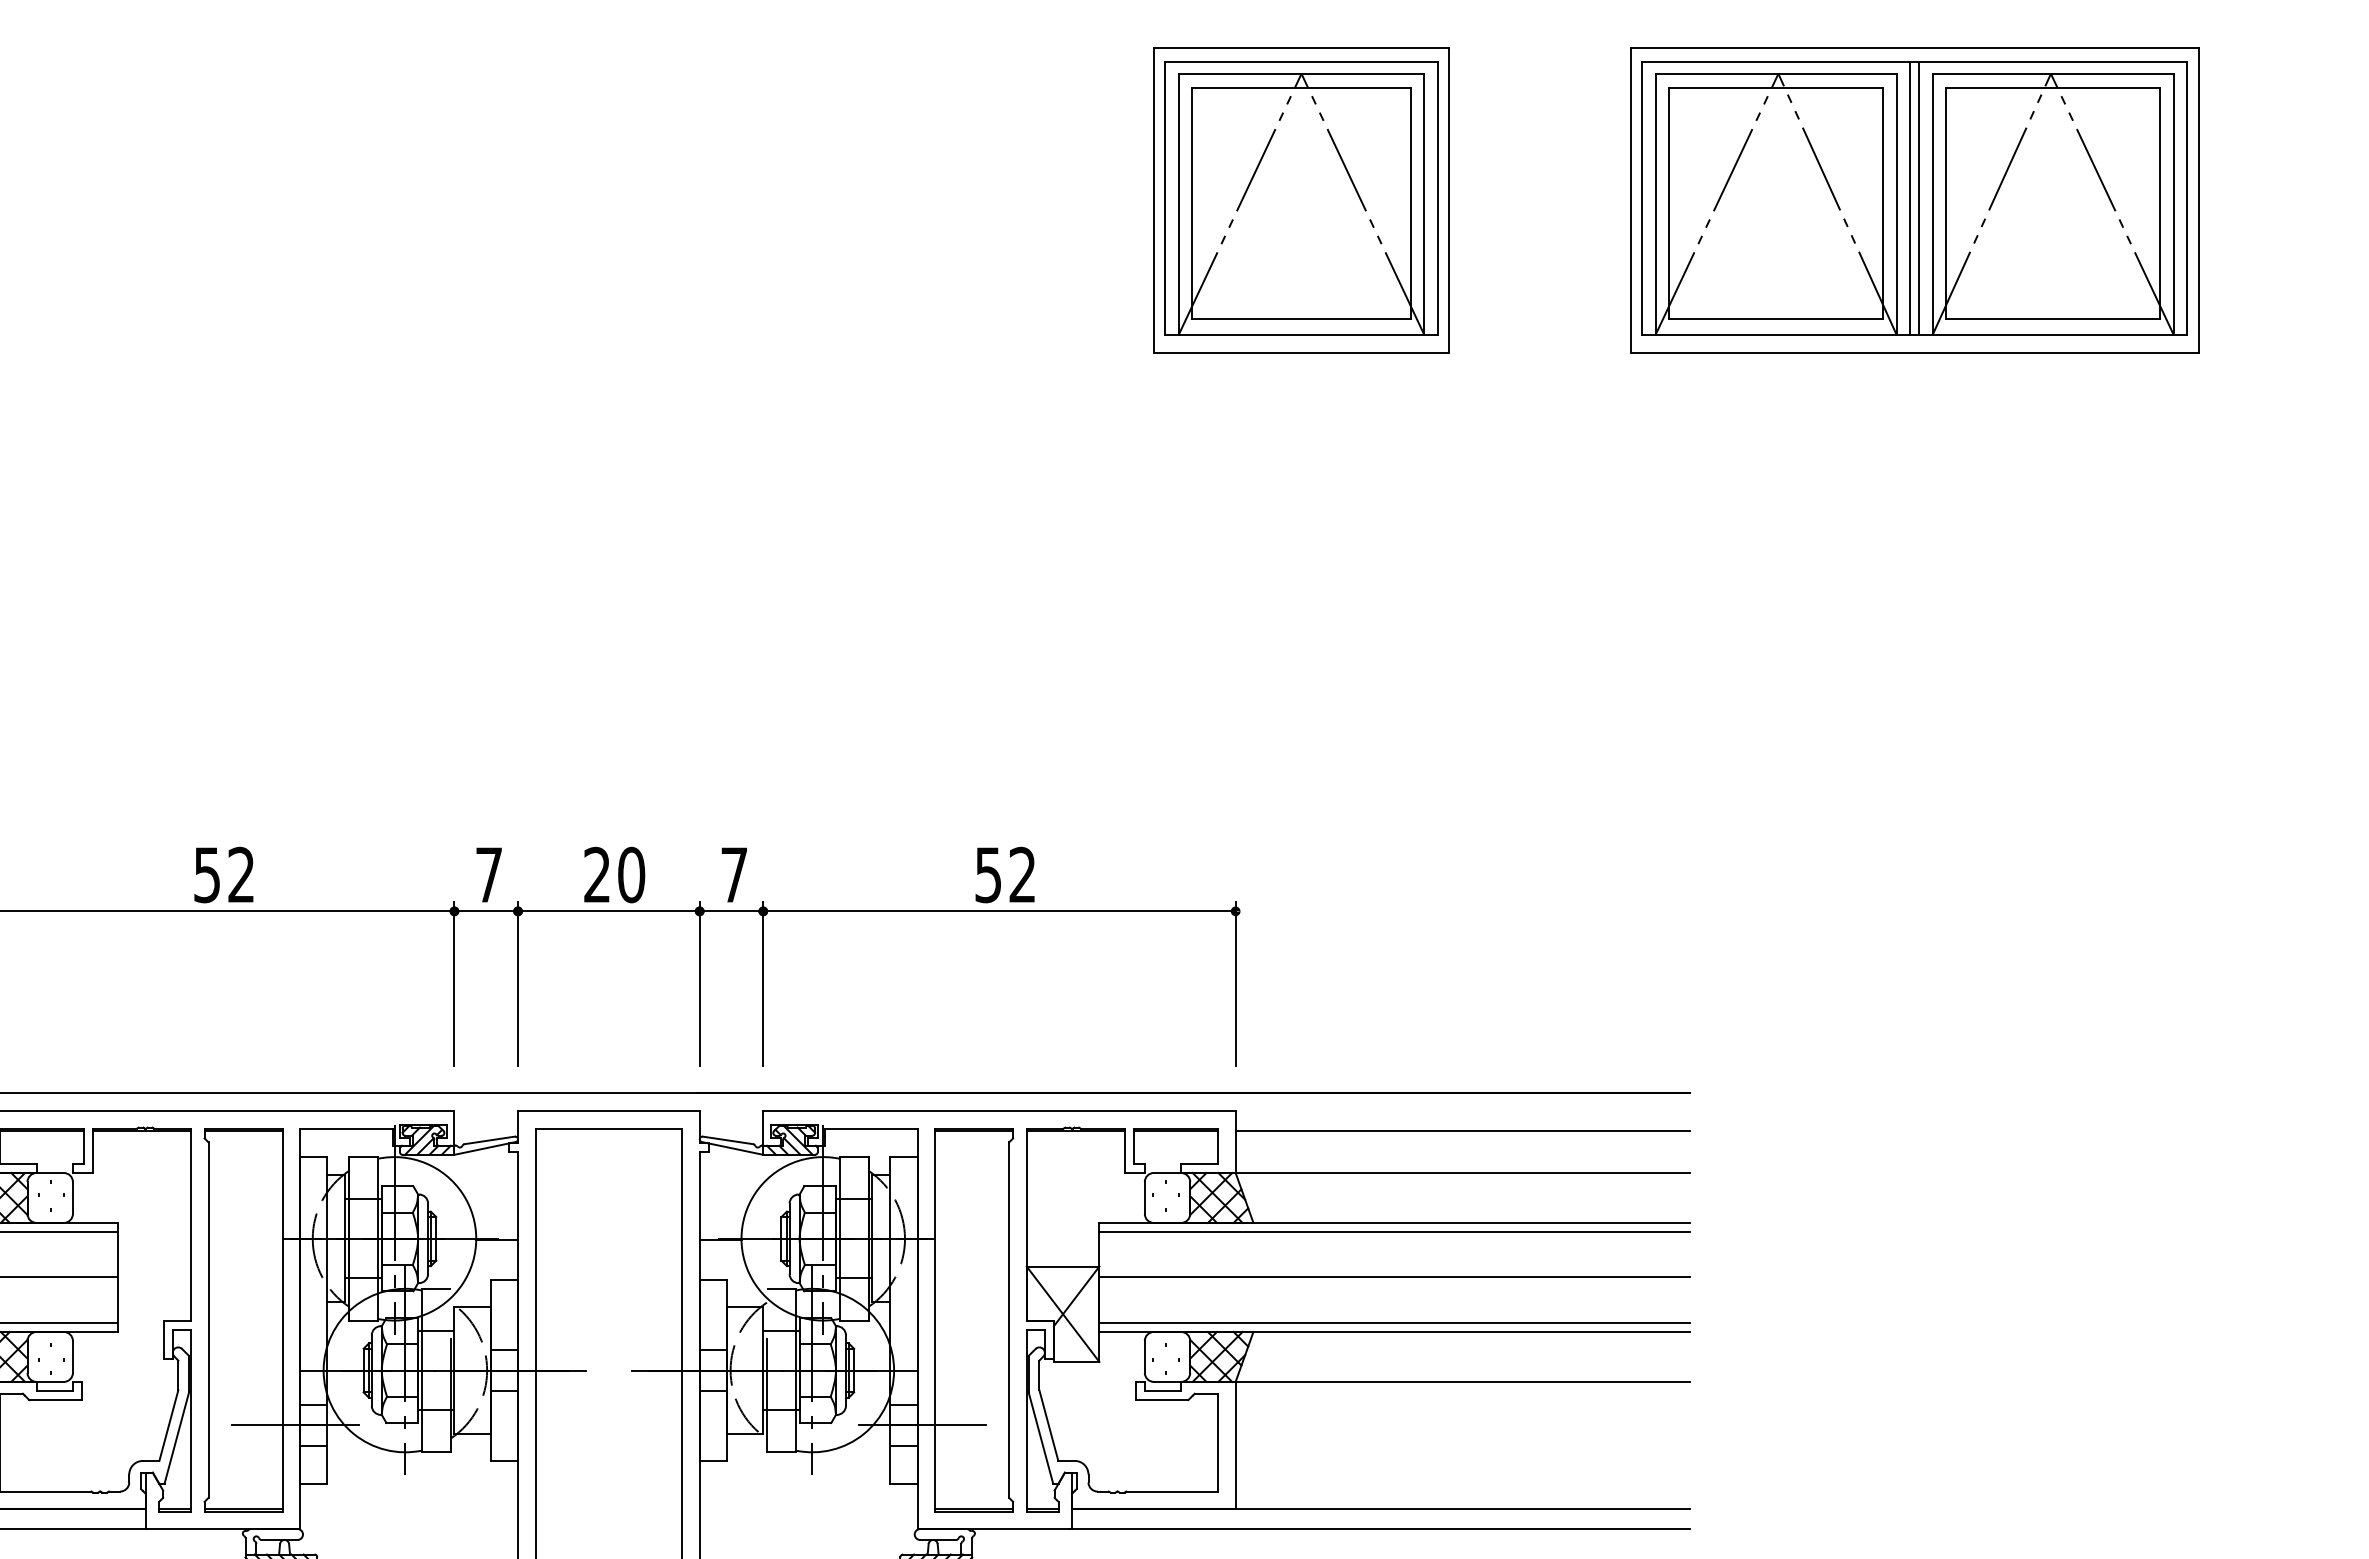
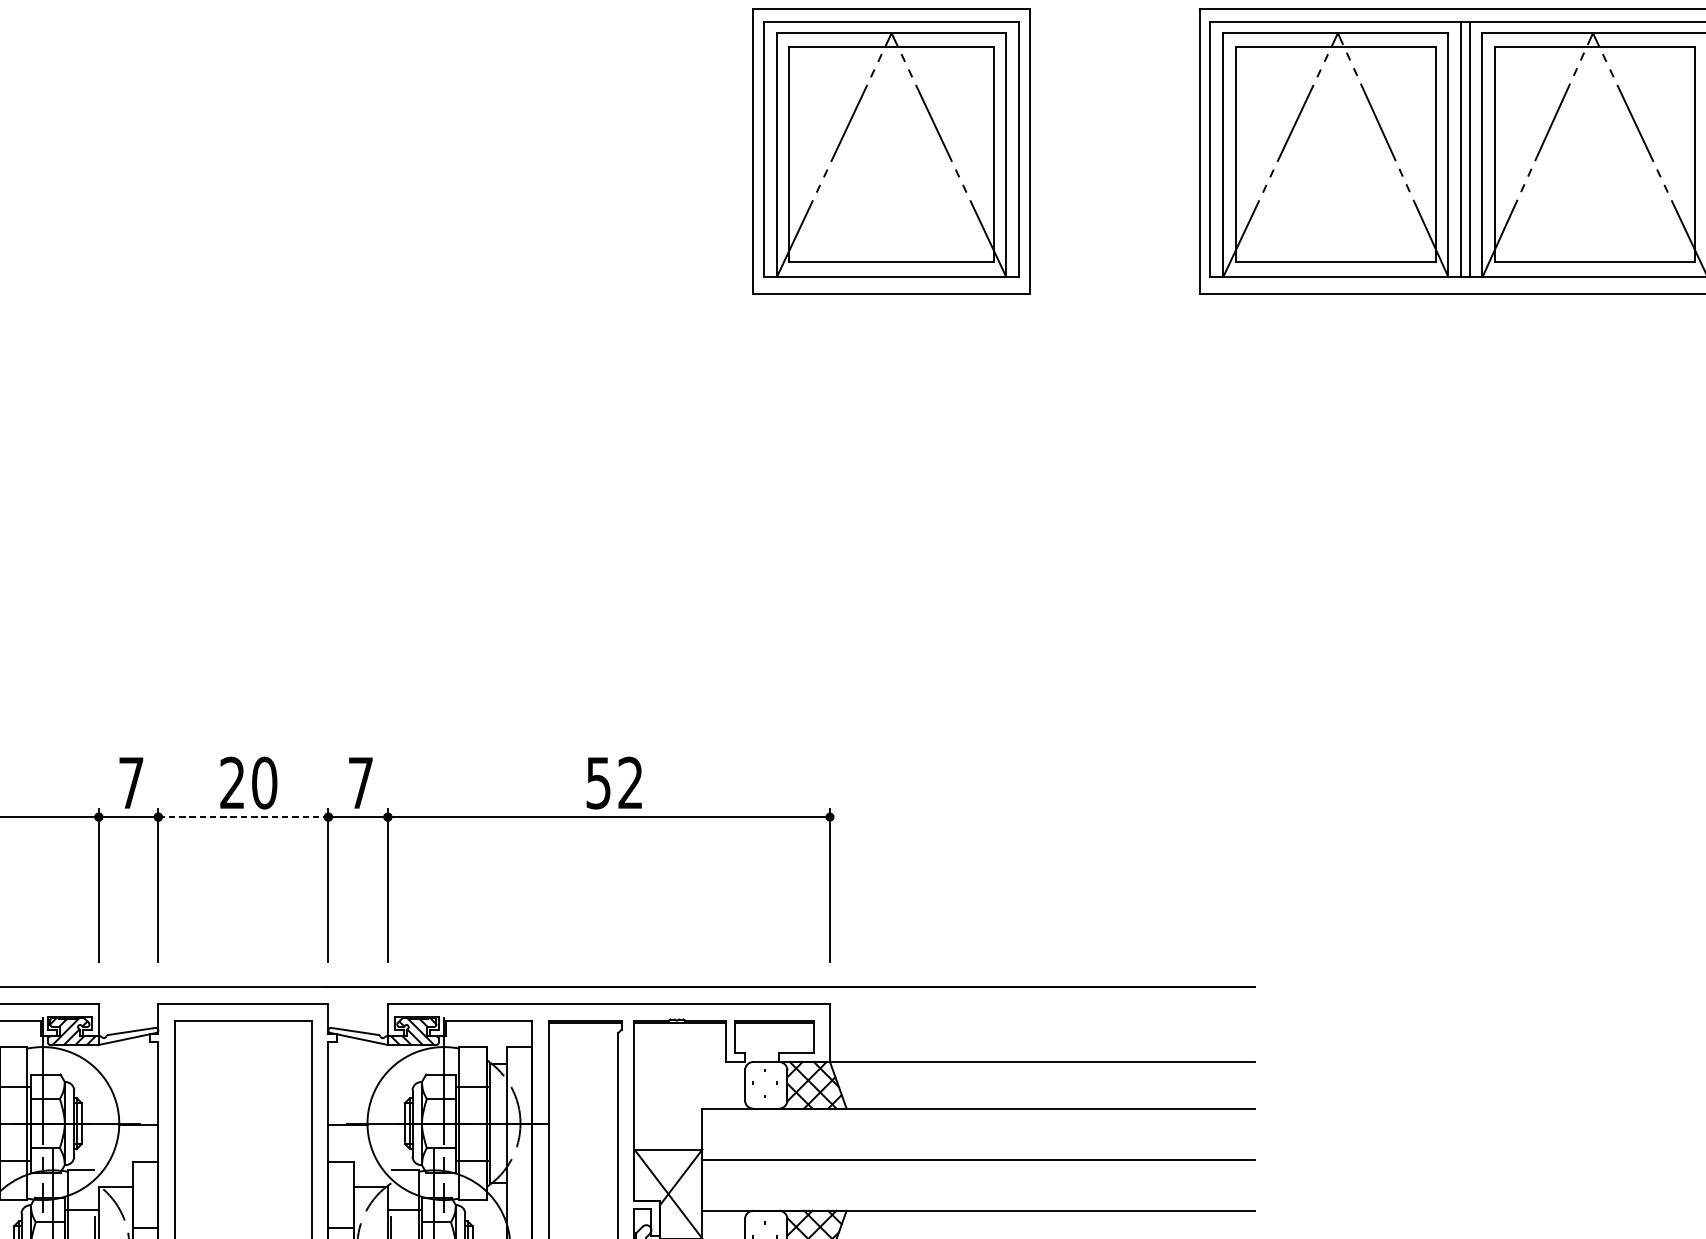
line: (608, 911) -> (243, 817), solid -> dashed
line: (1462, 1131) -> (1042, 1023), removed
line: (1394, 1232) -> (978, 1117), removed
line: (1394, 1322) -> (978, 1201), removed

